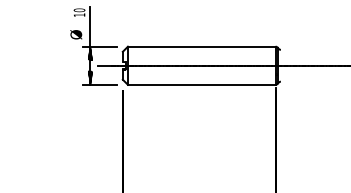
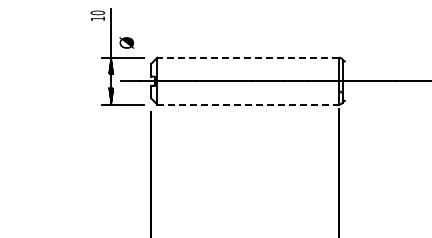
text: (76, 34) -> (126, 42), moved
line: (201, 46) -> (248, 57), solid -> dashed
line: (201, 84) -> (248, 104), solid -> dashed

